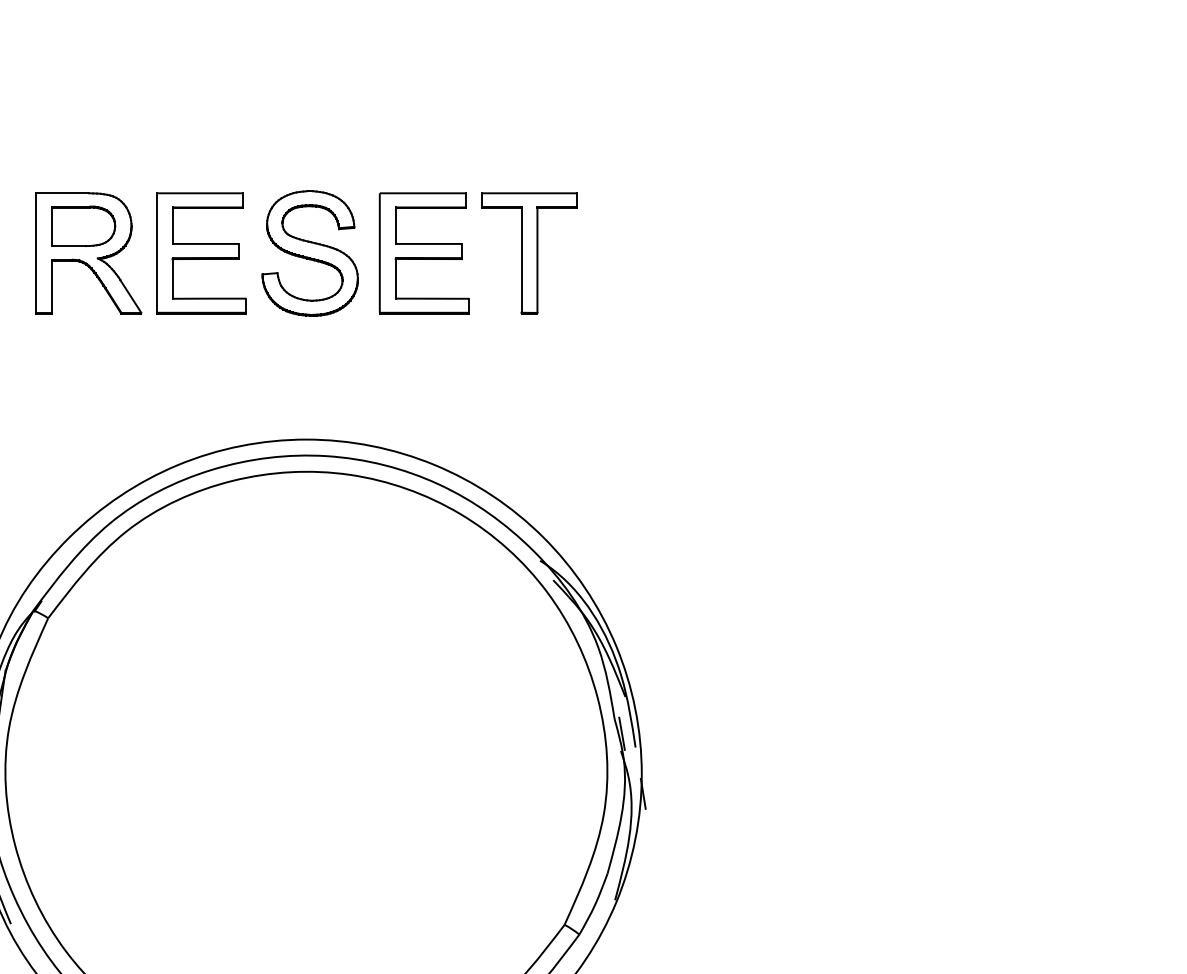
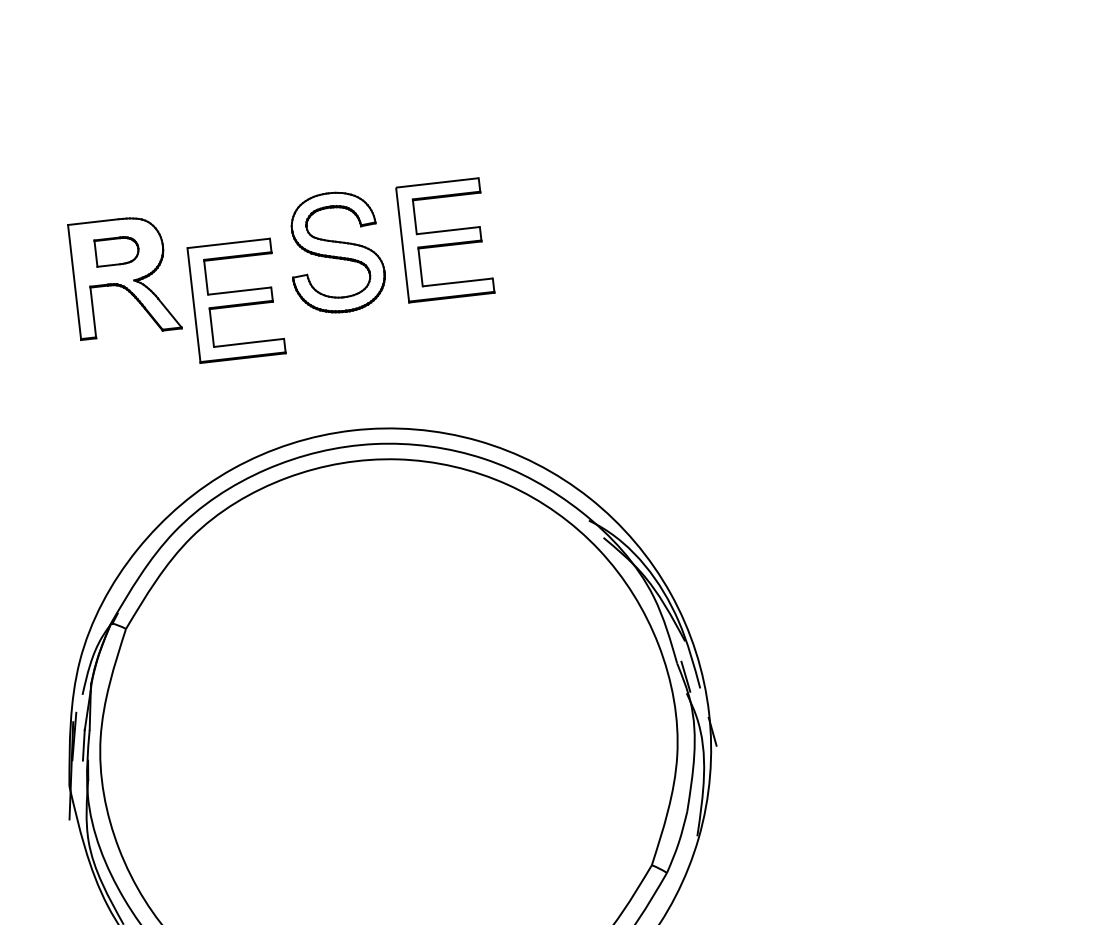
part: (83, 225) -> (117, 250), size x0.7
part: (201, 253) -> (236, 300), moved
part: (529, 253) -> (545, 228), removed

